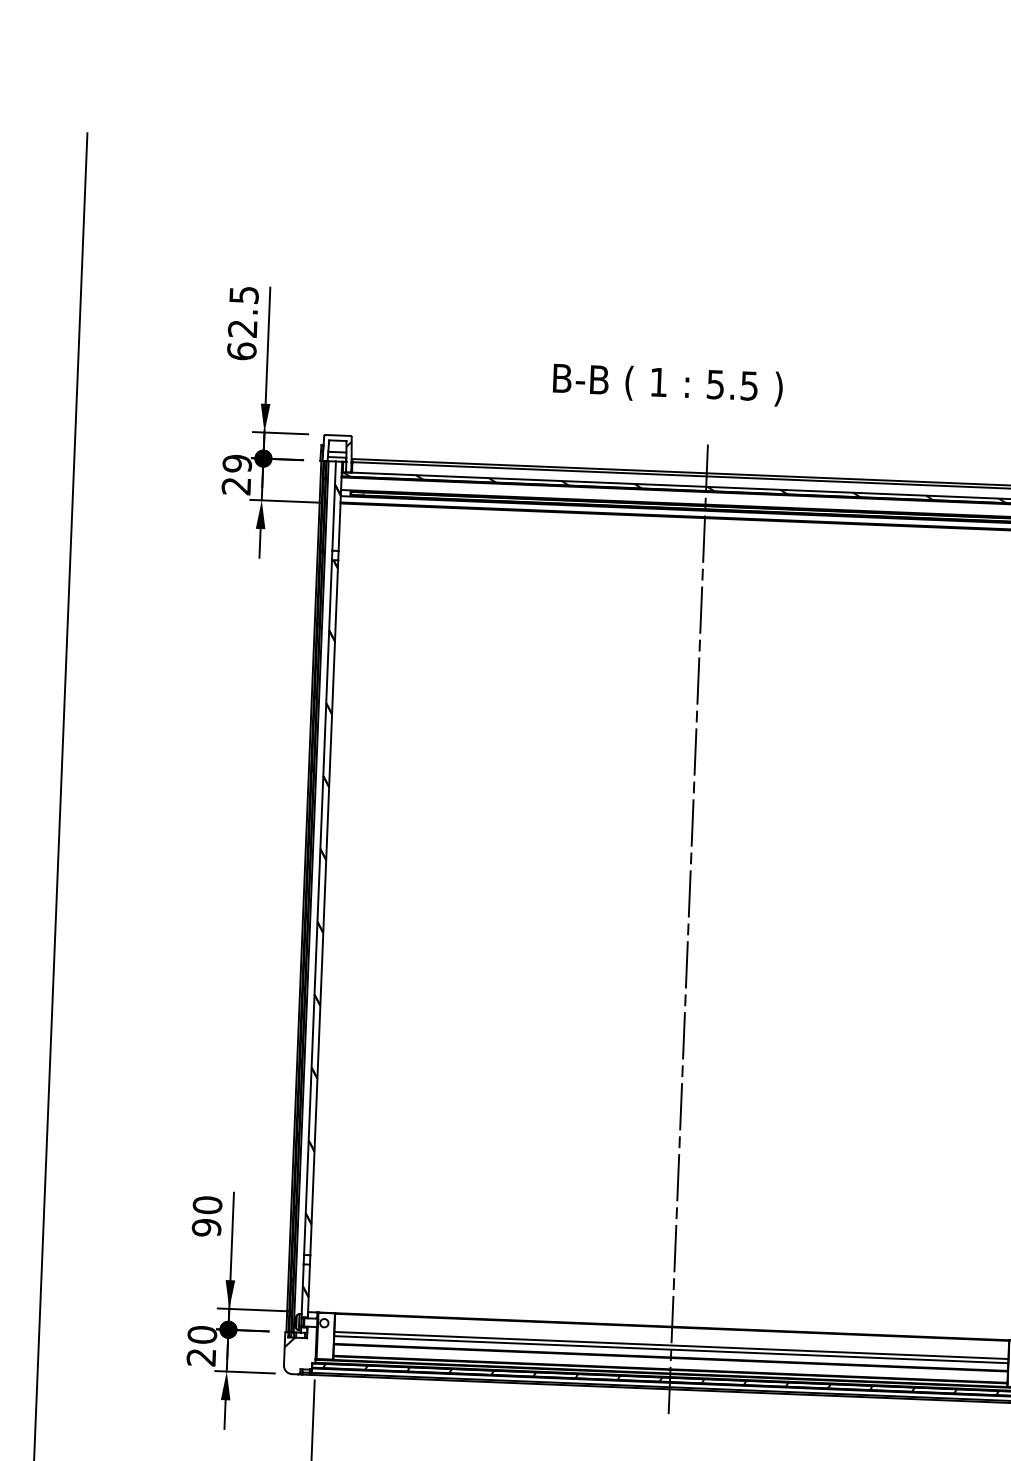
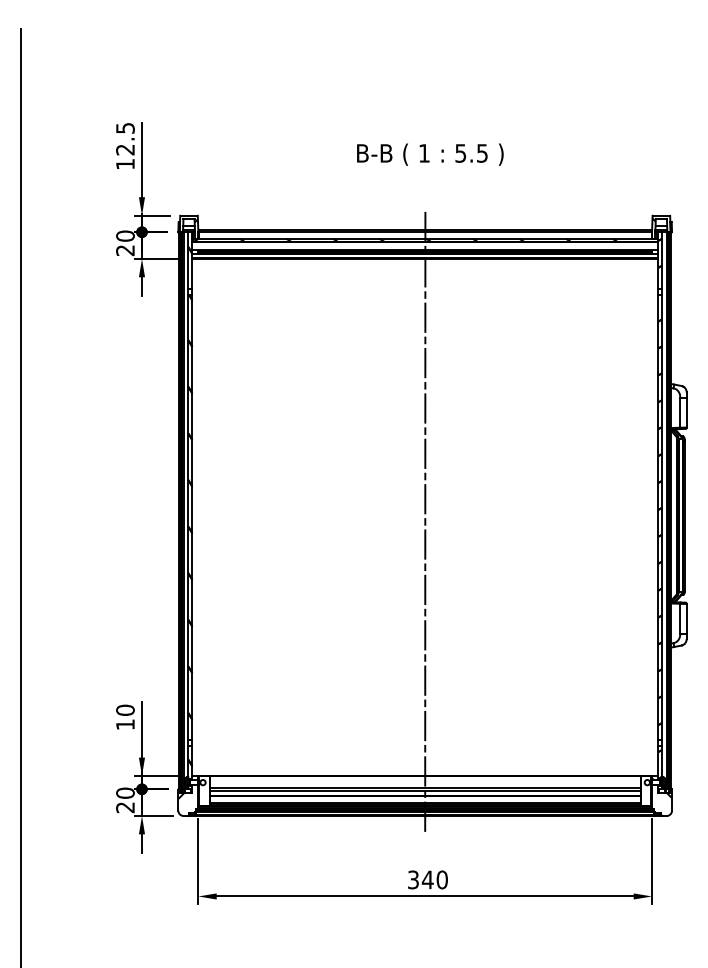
text: (241, 350) -> (125, 163), 62.5 -> 12.5
text: (668, 384) -> (430, 154), moved
text: (237, 462) -> (125, 235), 29 -> 20
text: (206, 1227) -> (125, 724), 90 -> 10

